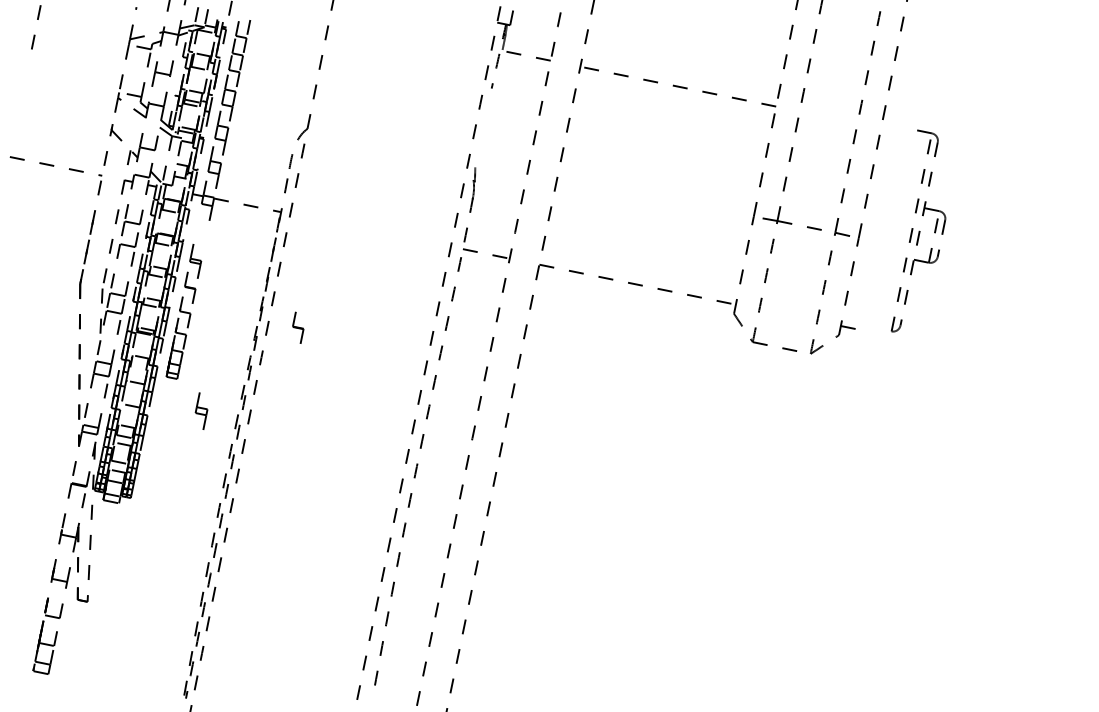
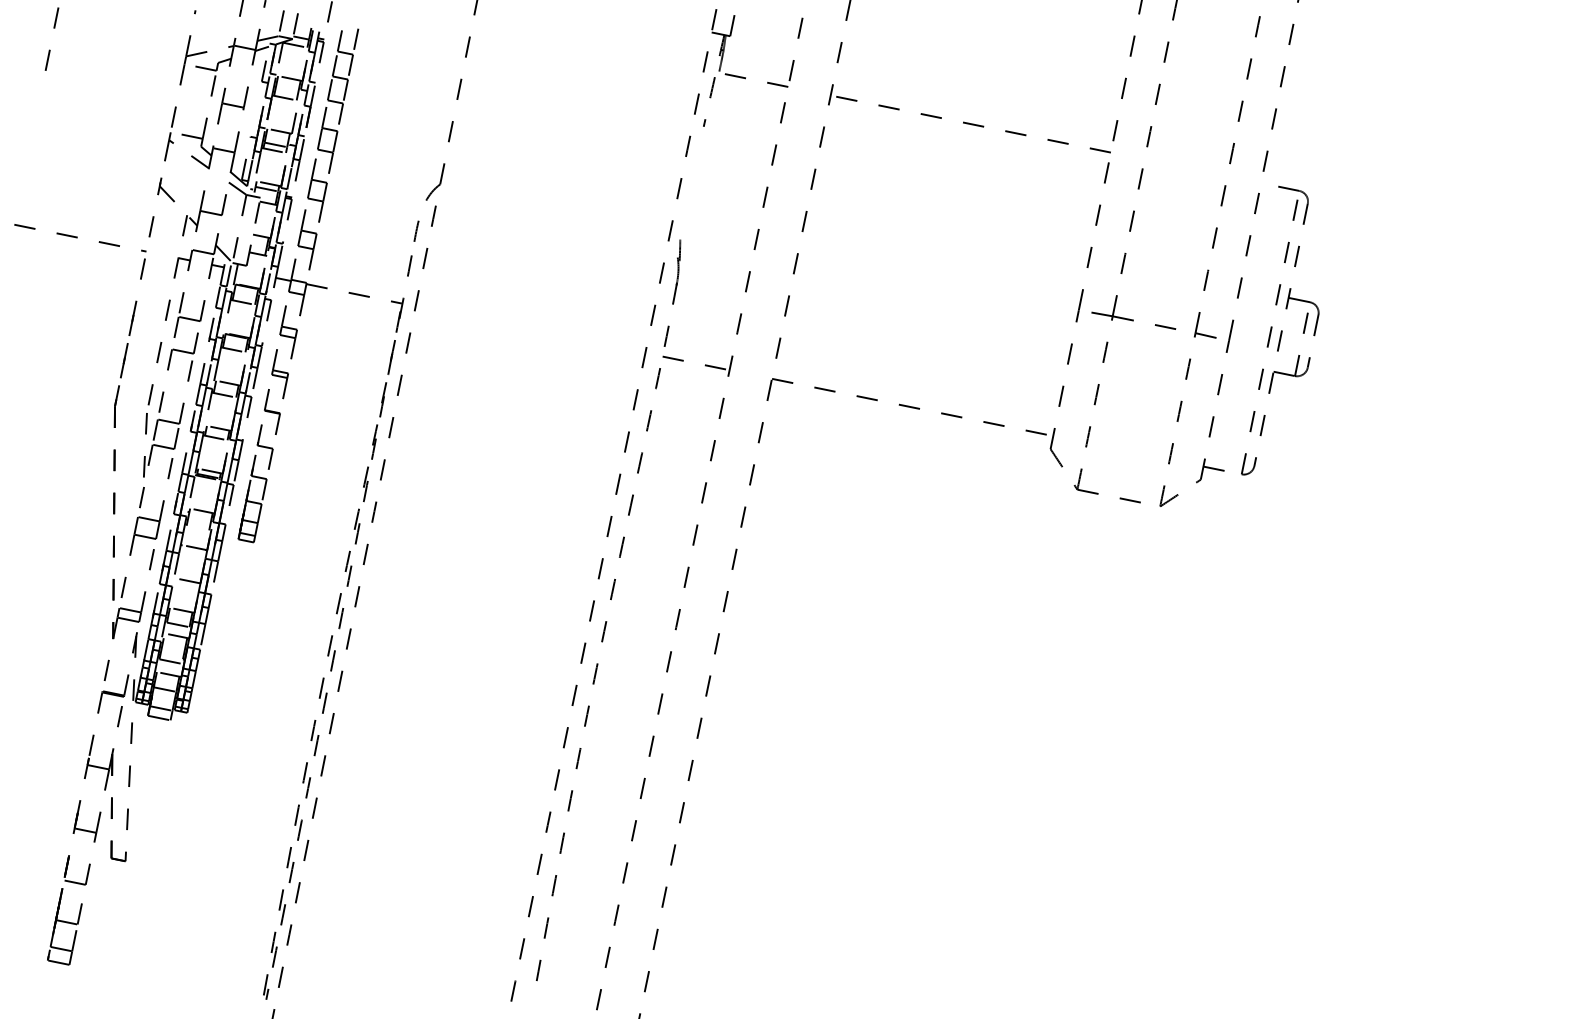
part: (918, 230) -> (1280, 329), moved
part: (298, 327) -> (427, 468), removed
part: (201, 410) -> (288, 331), moved

